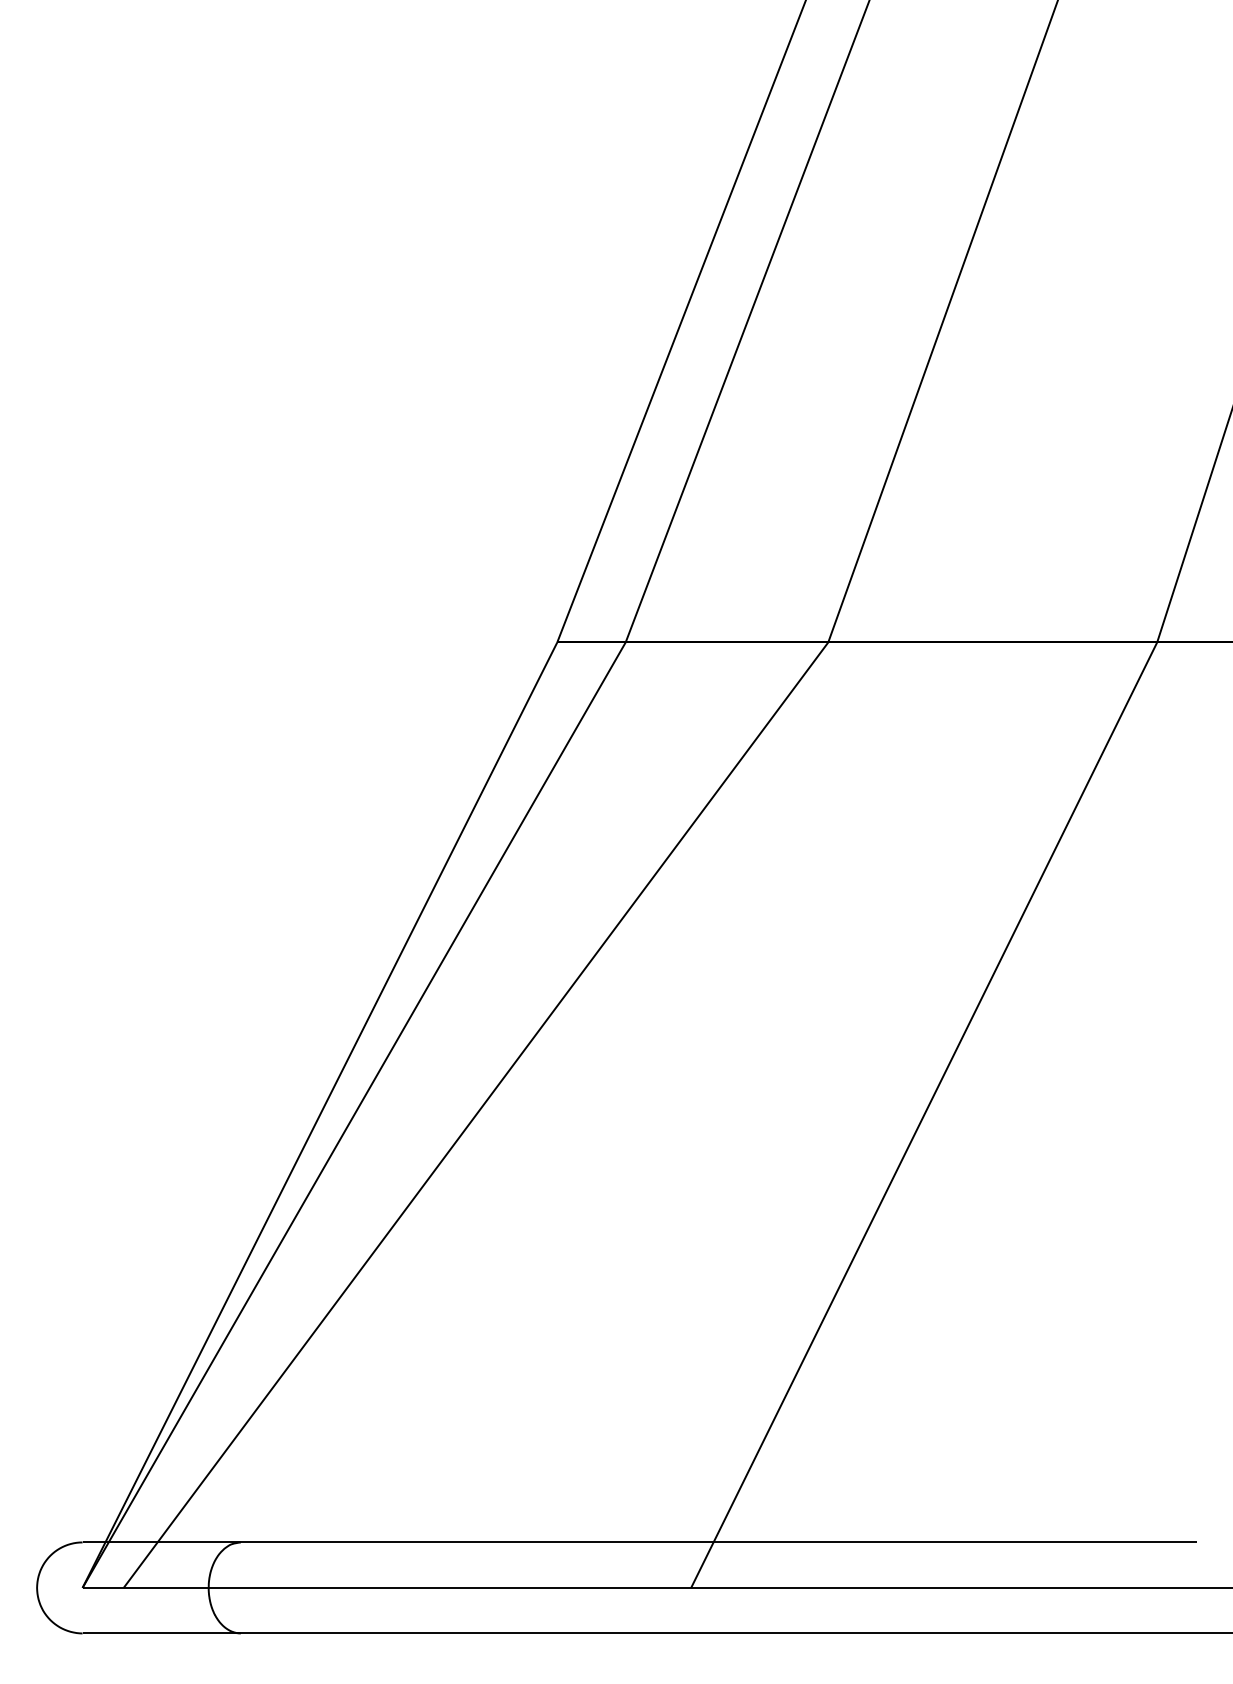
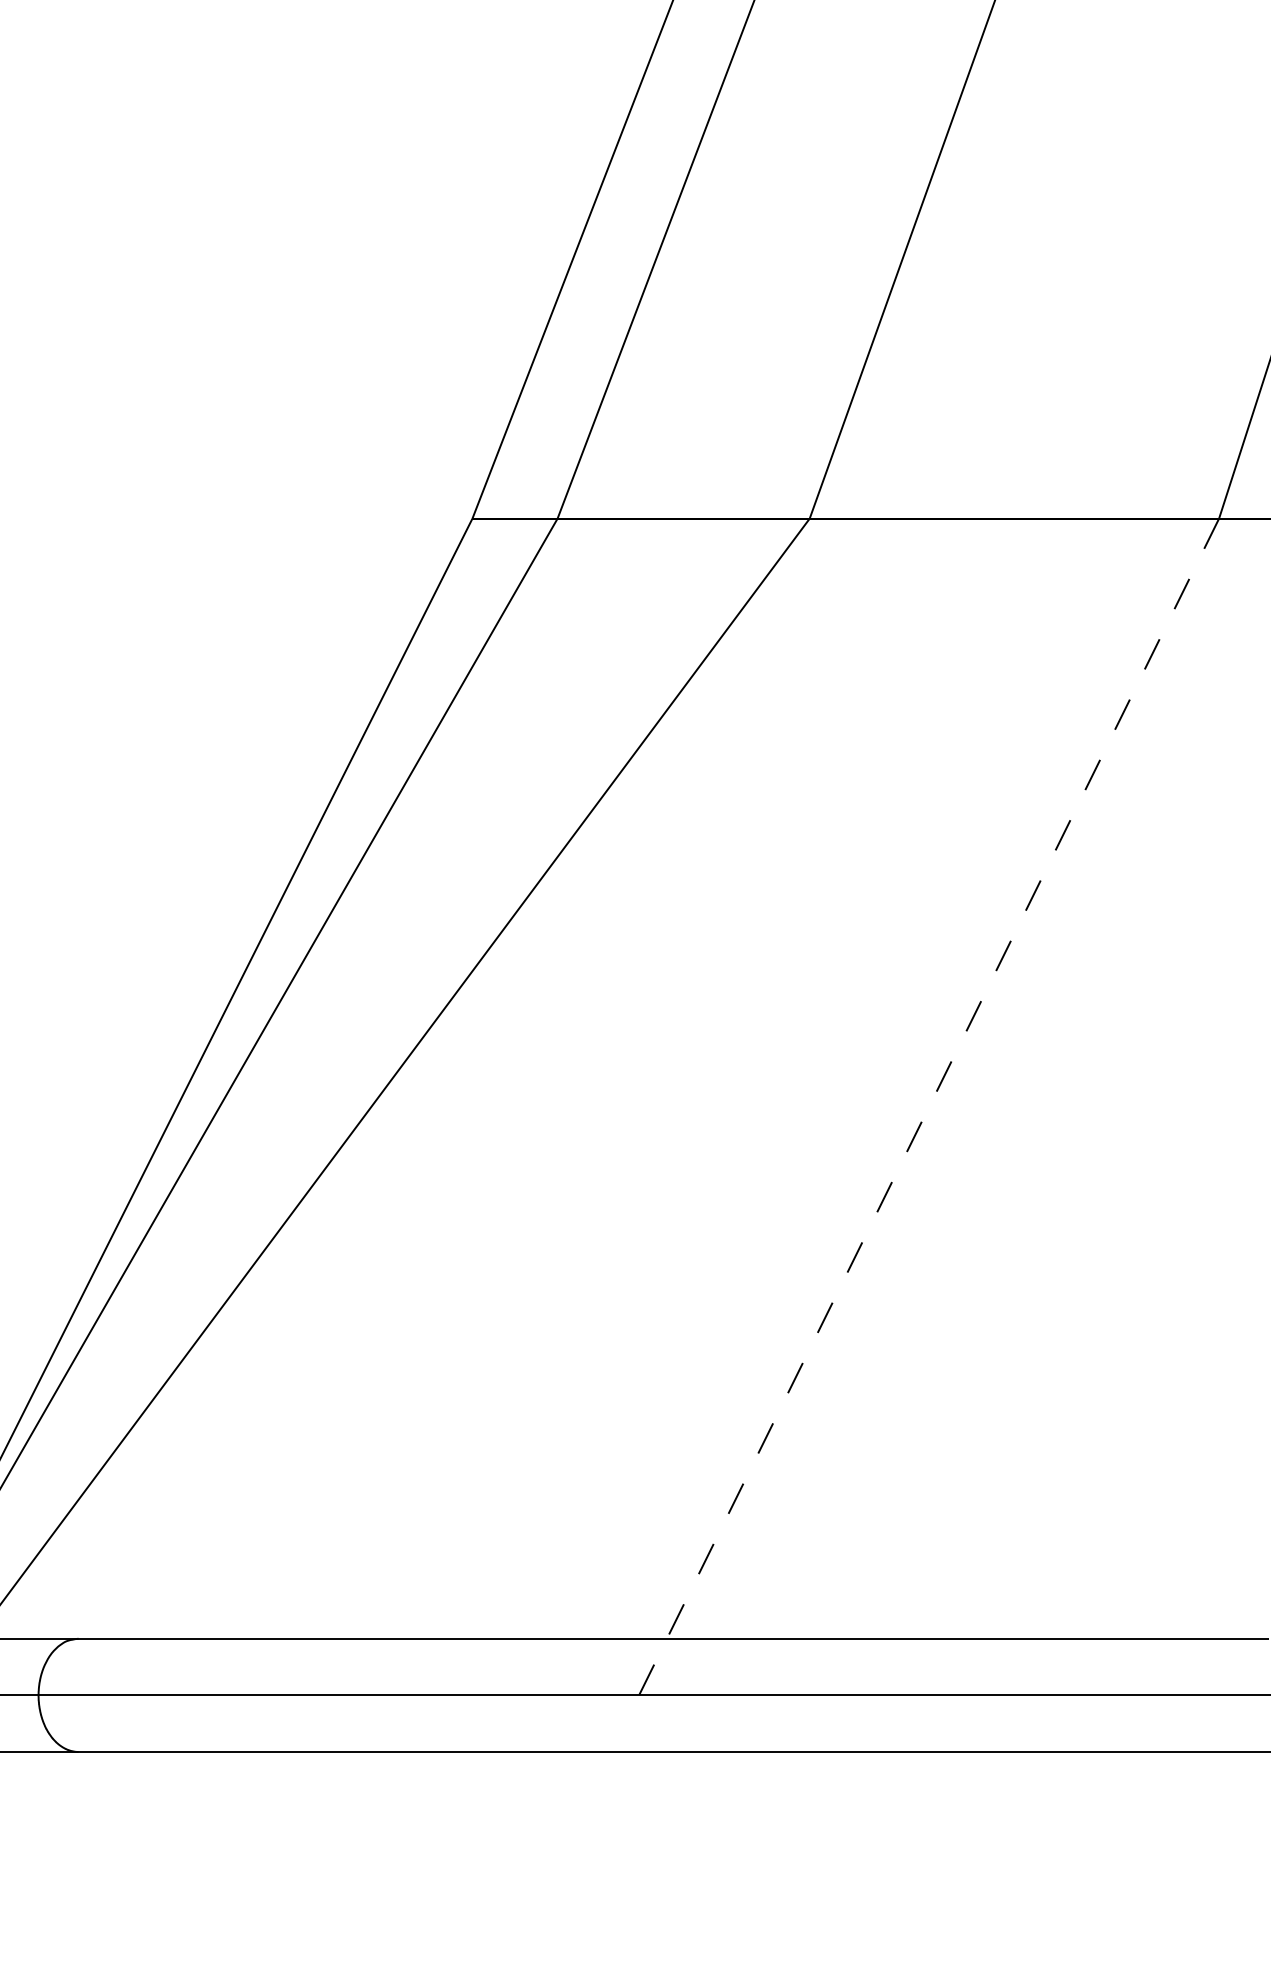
line: (923, 1115) -> (928, 1107), solid -> dashed

